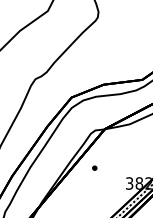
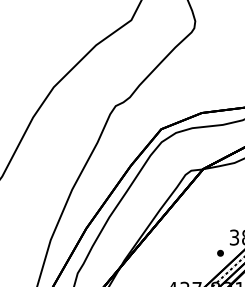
part: (94, 167) -> (220, 252), moved

